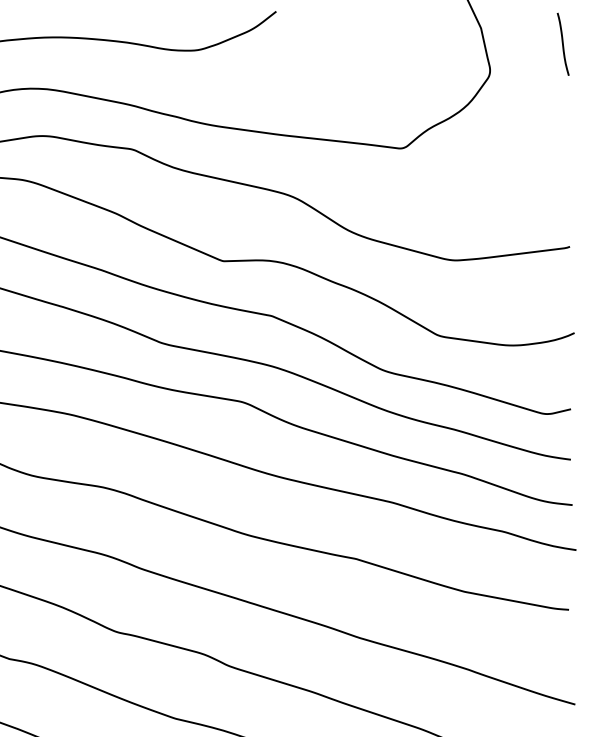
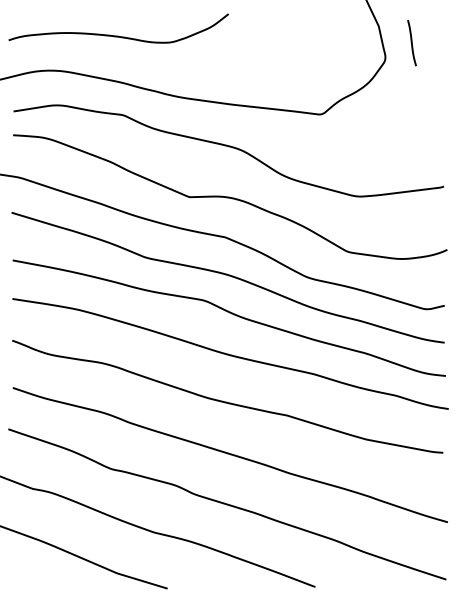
line: (562, 44) -> (411, 43), moved

